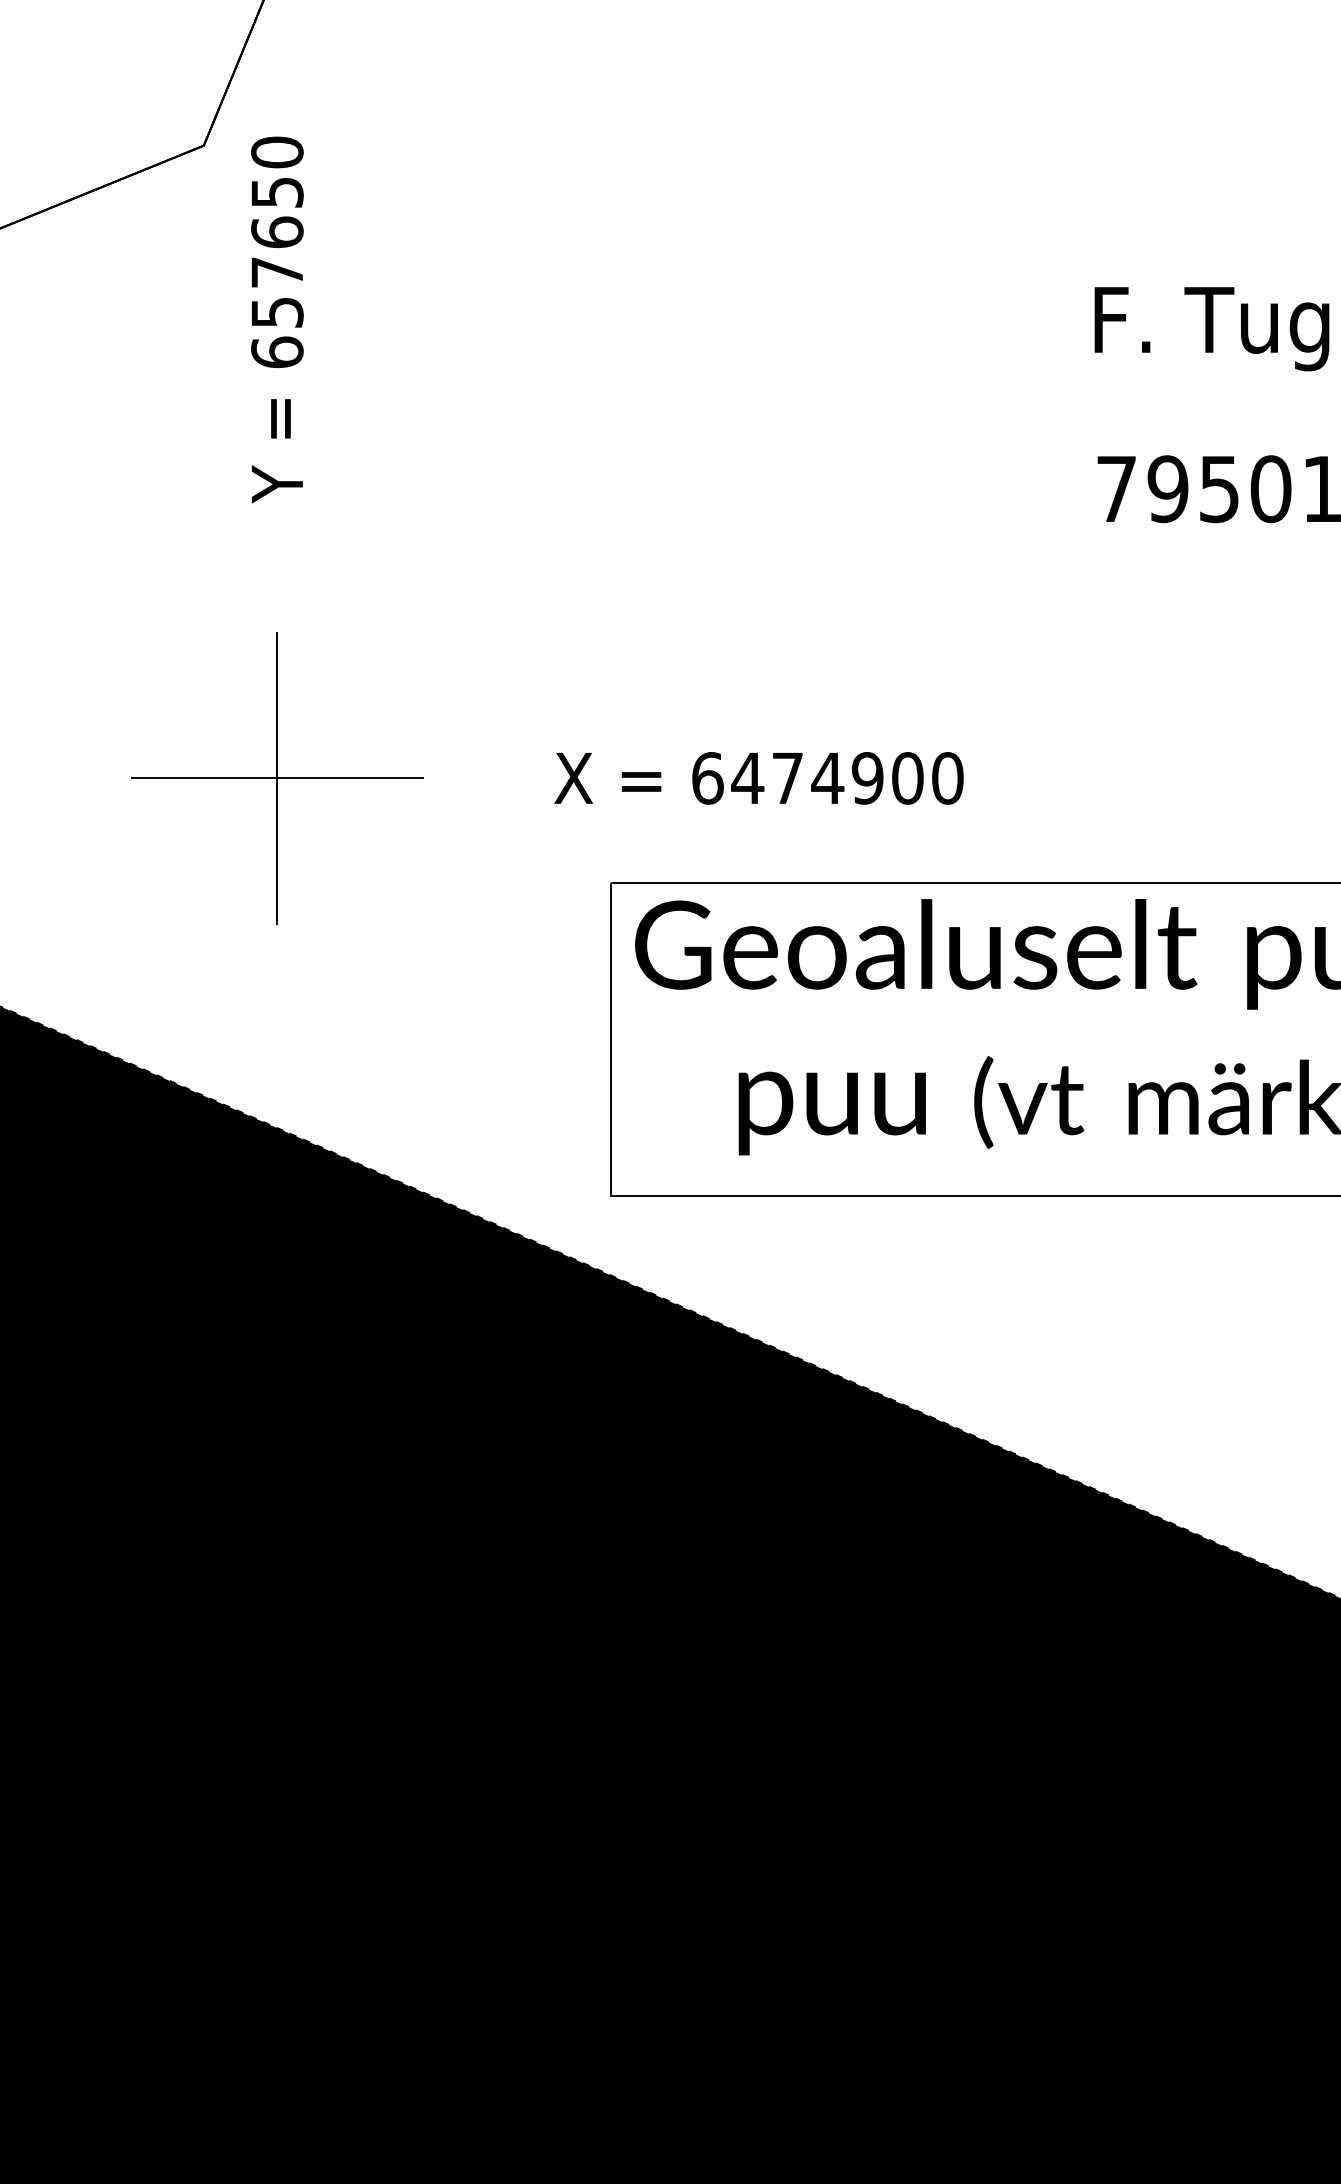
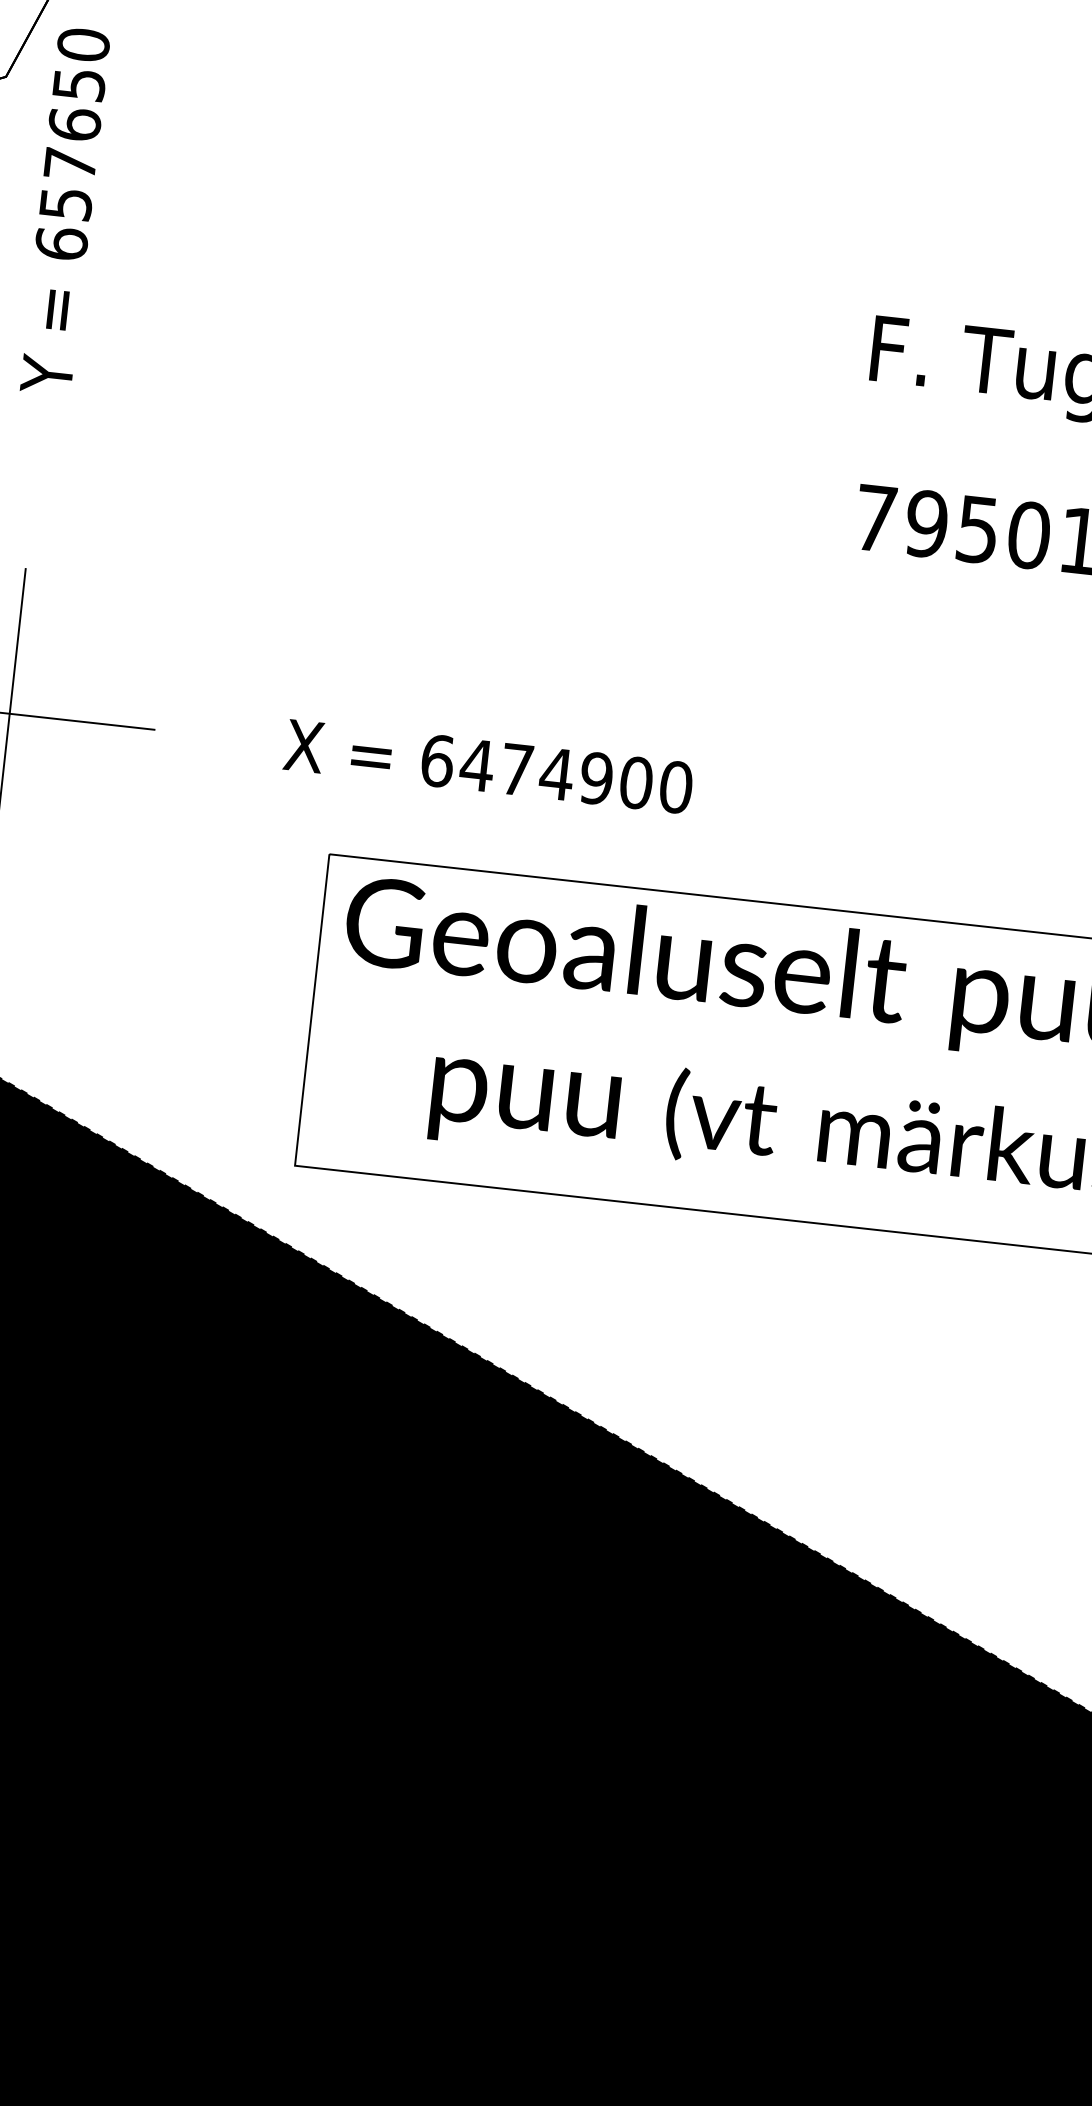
text: (277, 319) -> (65, 210), moved

